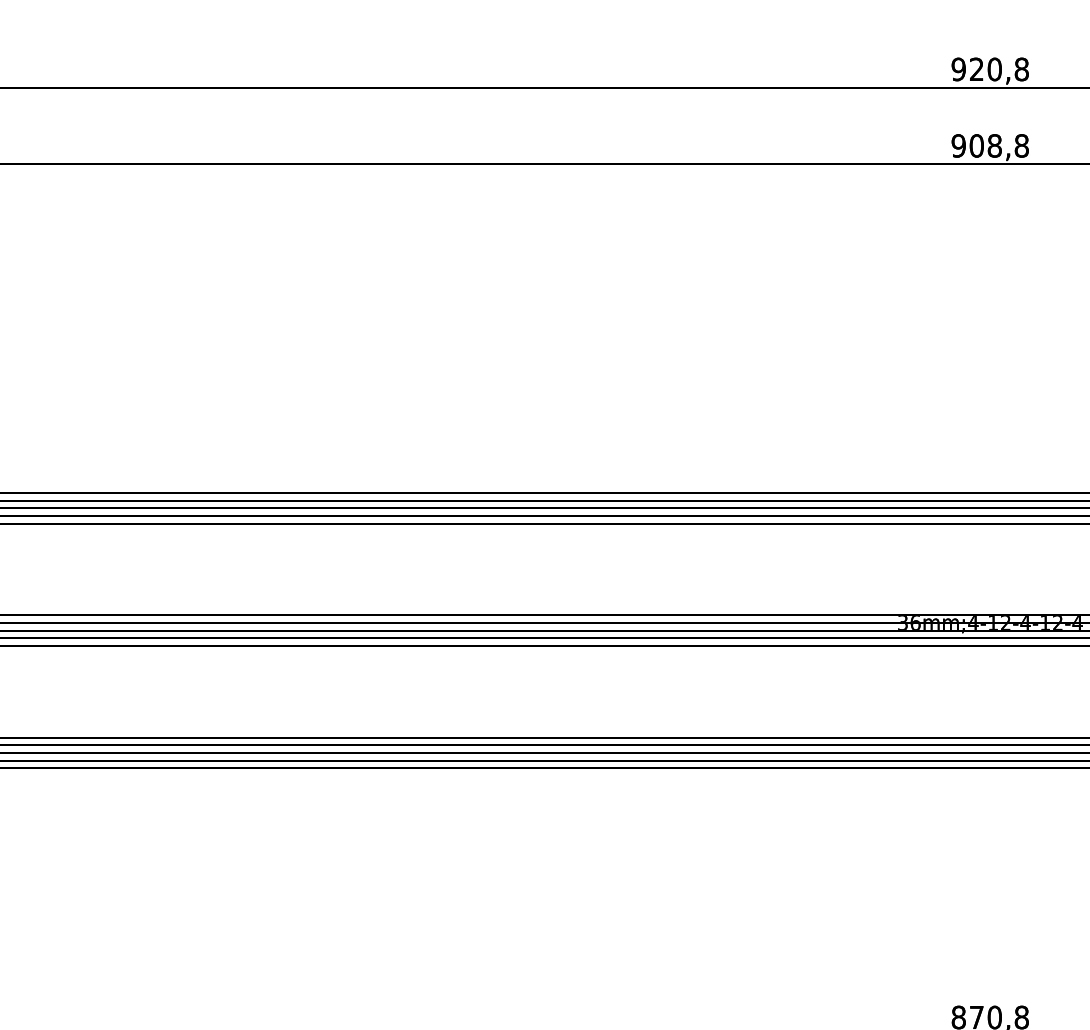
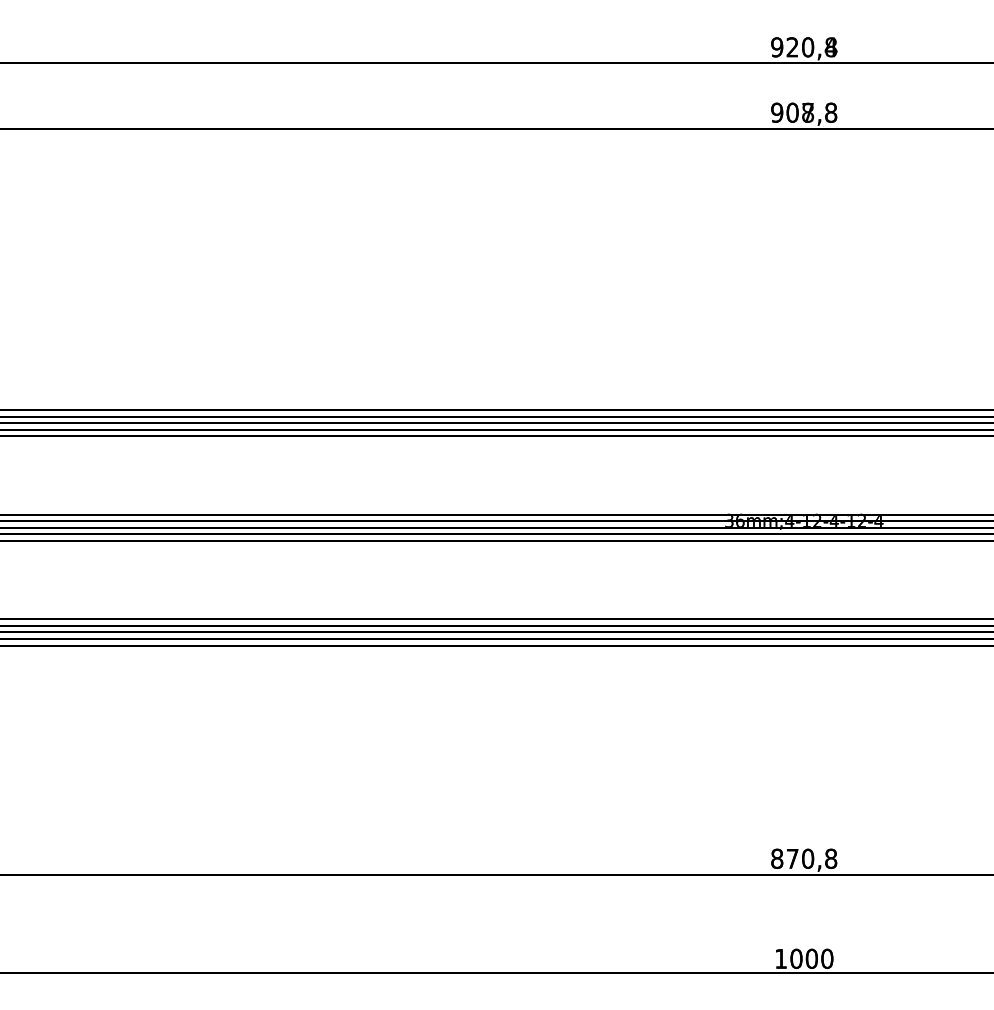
text: (1021, 69) -> (830, 47), 920,8 -> 920,4
text: (995, 145) -> (808, 112), 908,8 -> 907,8

